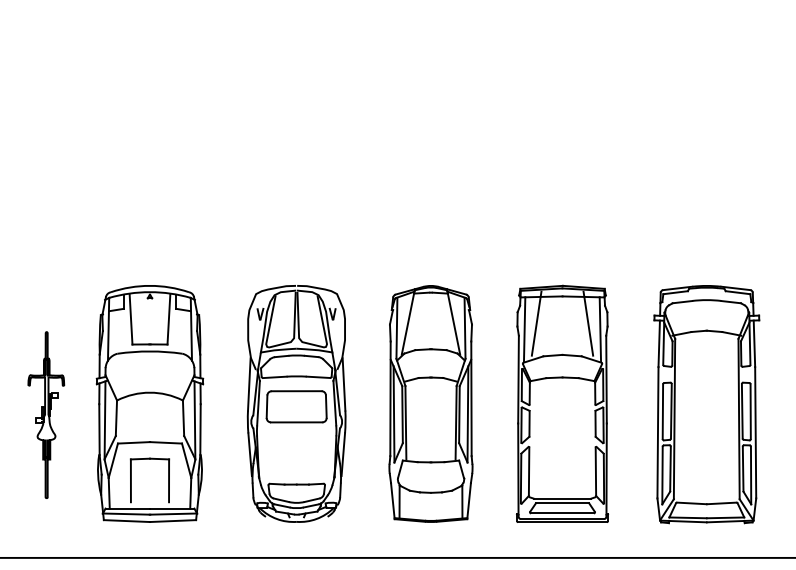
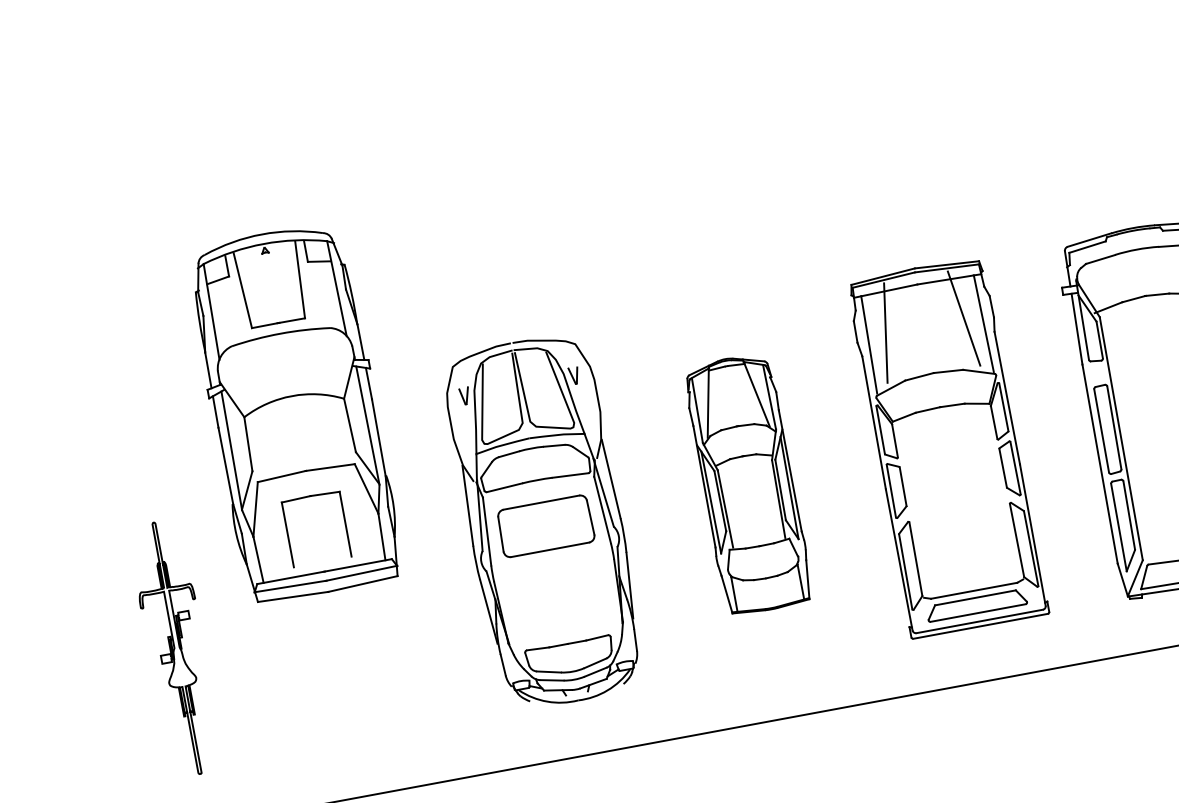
part: (149, 403) -> (294, 412), moved
part: (430, 403) -> (747, 483), size x0.7
part: (46, 414) -> (176, 647), moved

